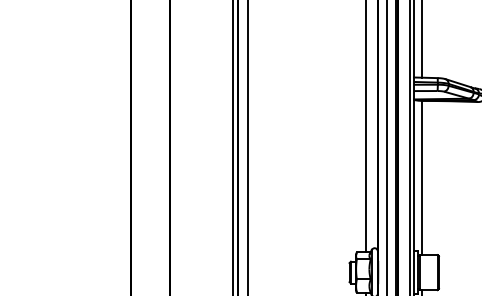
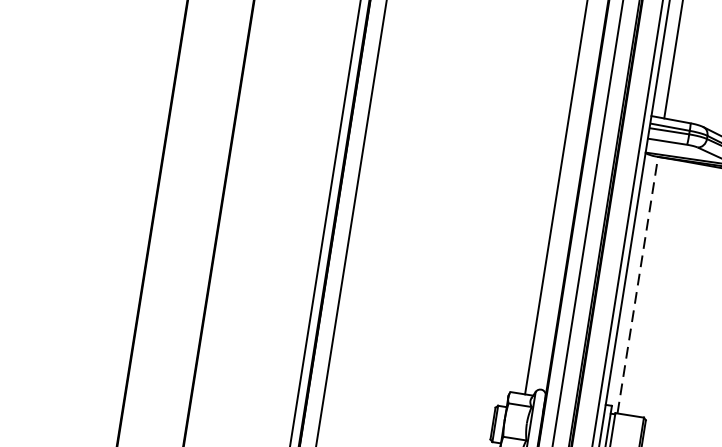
line: (421, 177) -> (637, 284), solid -> dashed

